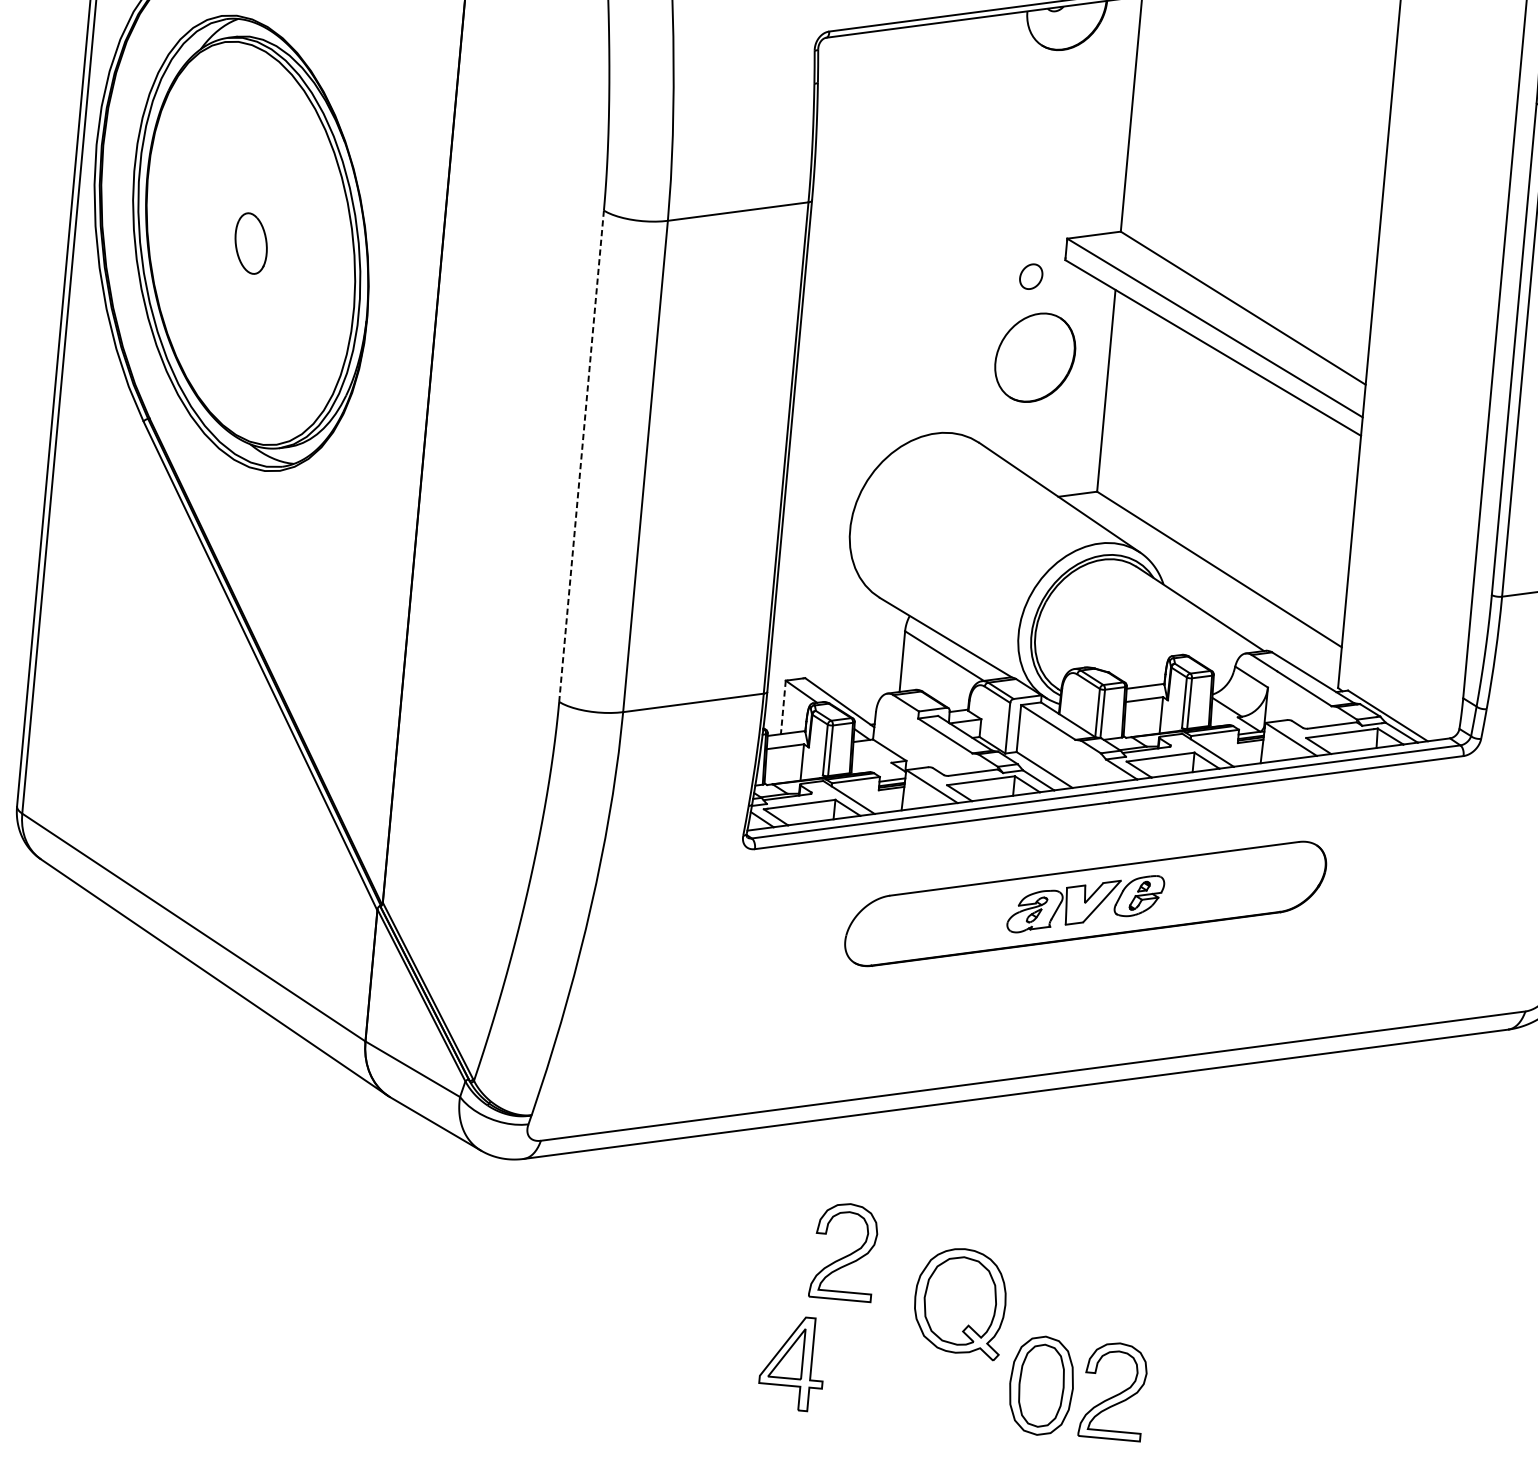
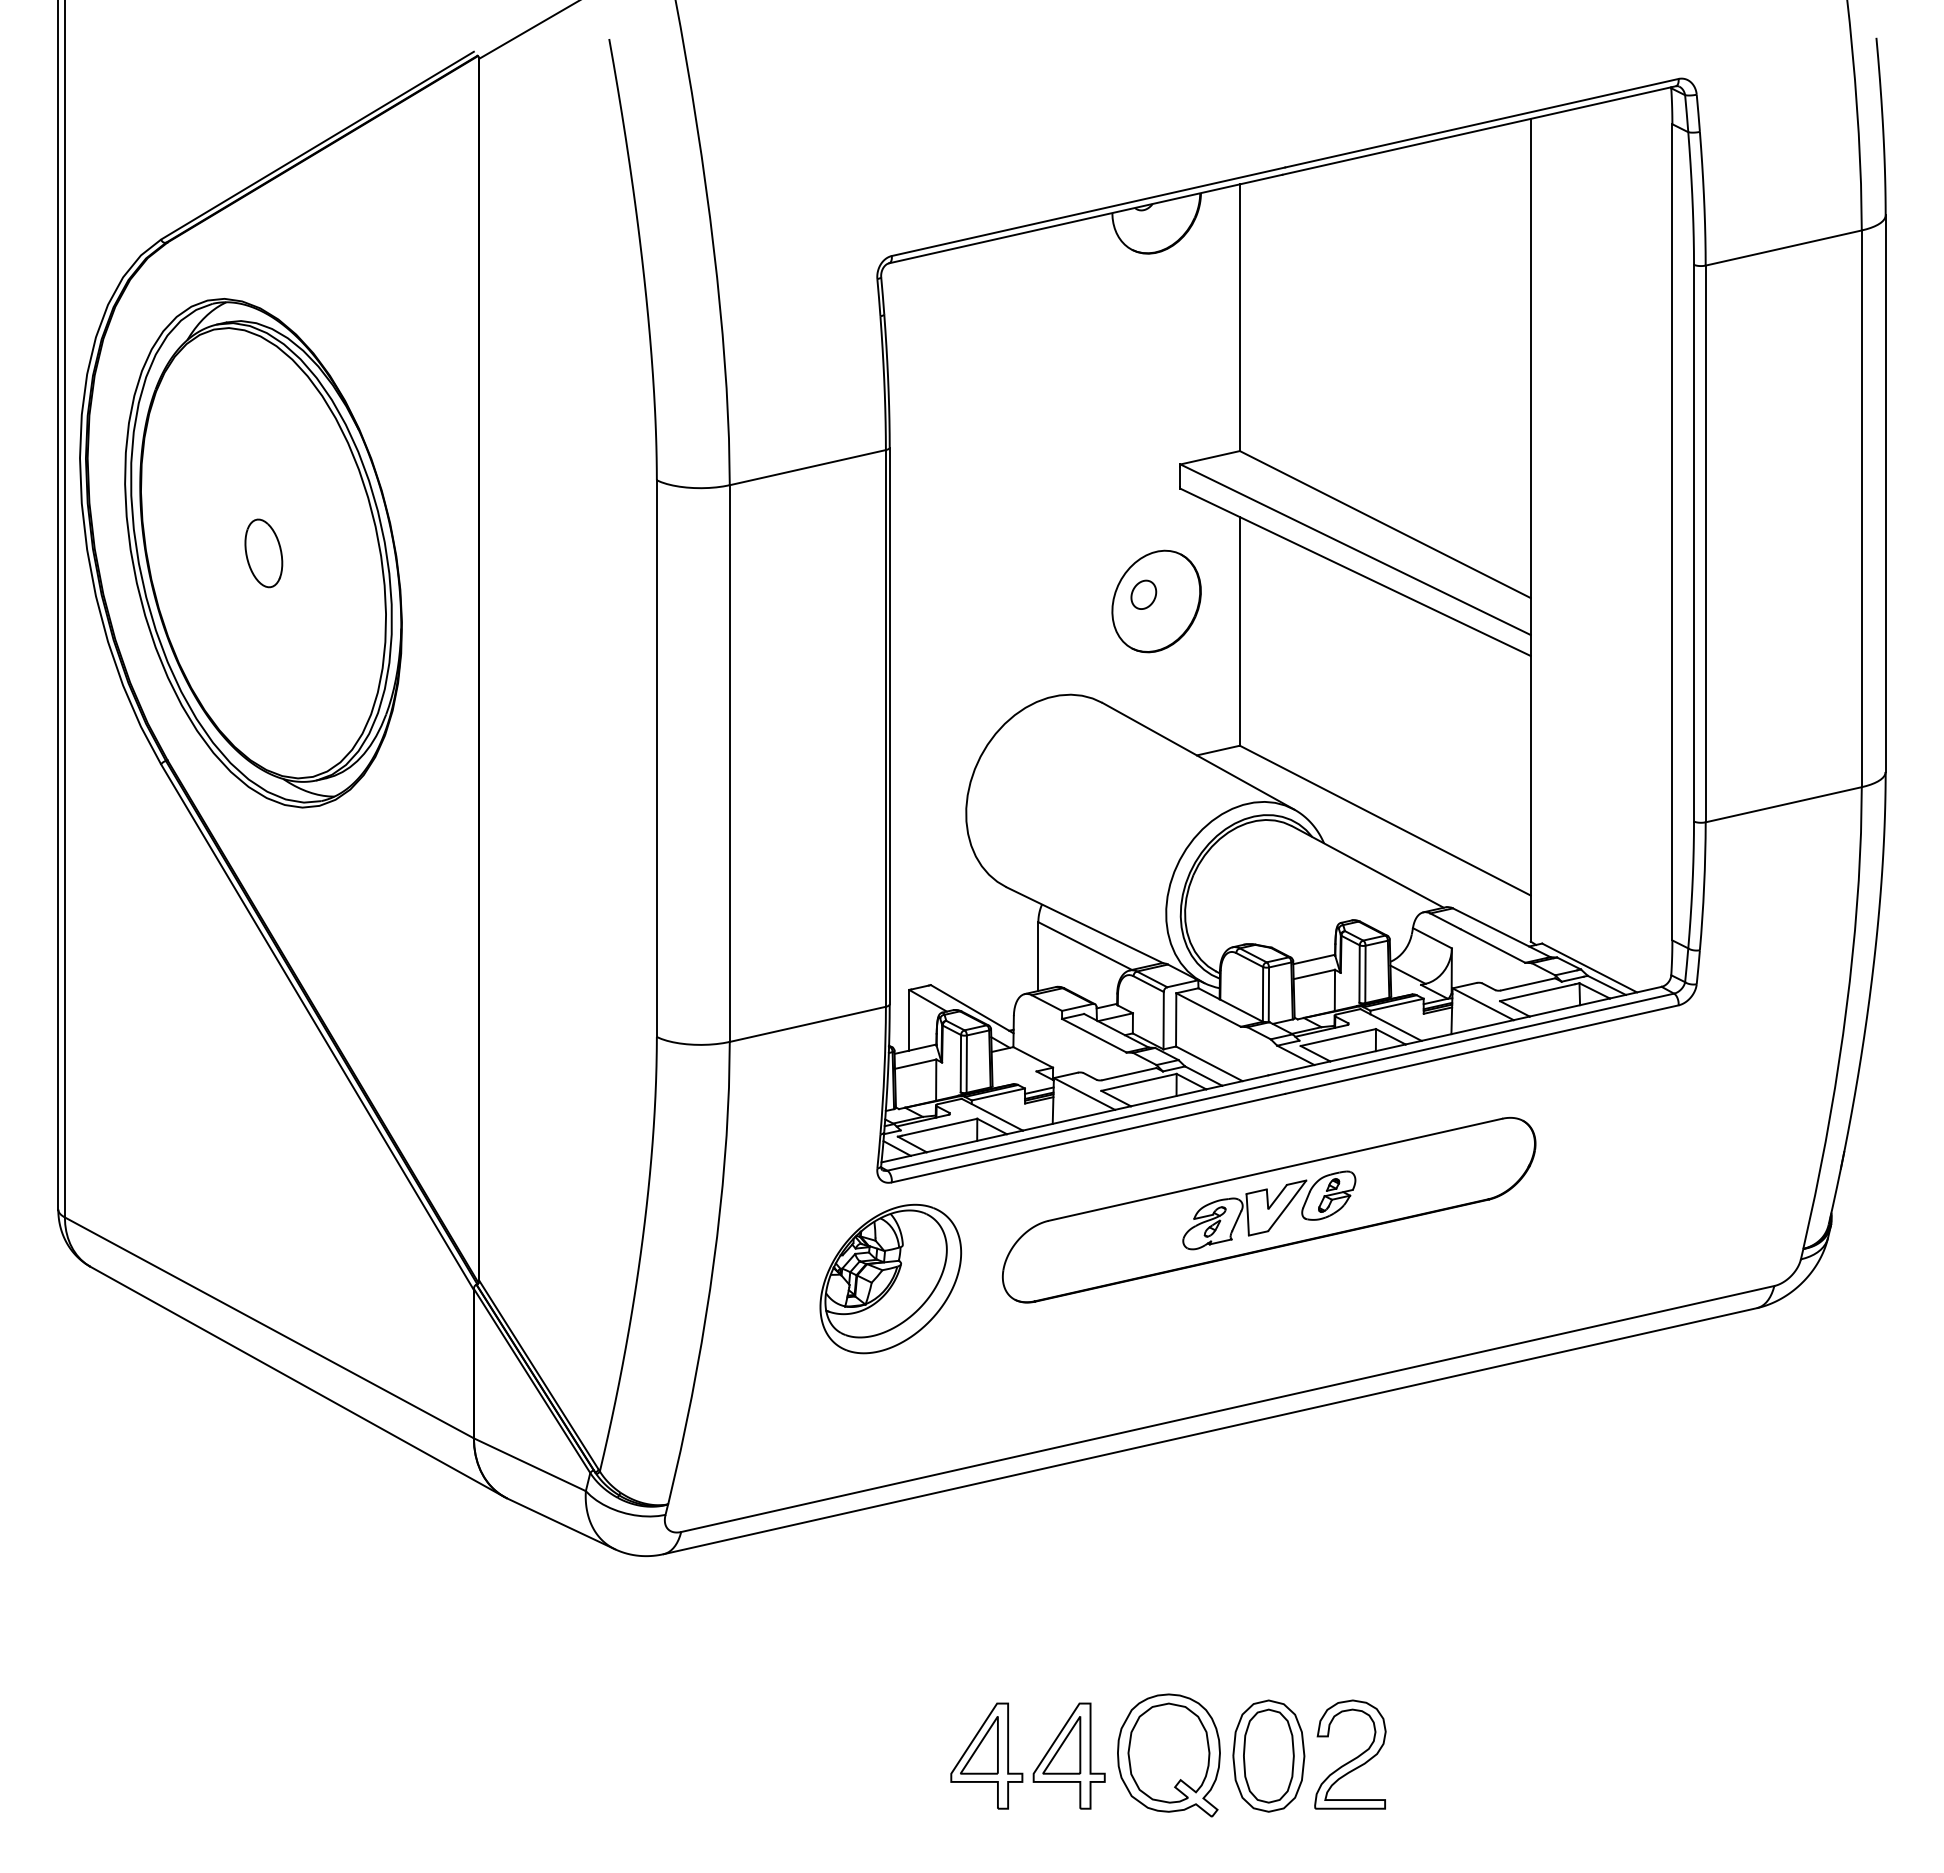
part: (1030, 276) -> (1143, 594), moved
line: (581, 457) -> (656, 759), dashed -> solid
line: (783, 707) -> (909, 1020), dashed -> solid
part: (746, 933) -> (890, 1278), added
part: (844, 1251) -> (1033, 1625), removed
part: (959, 1303) -> (1168, 1755), moved
part: (864, 1369) -> (1068, 1755), added

